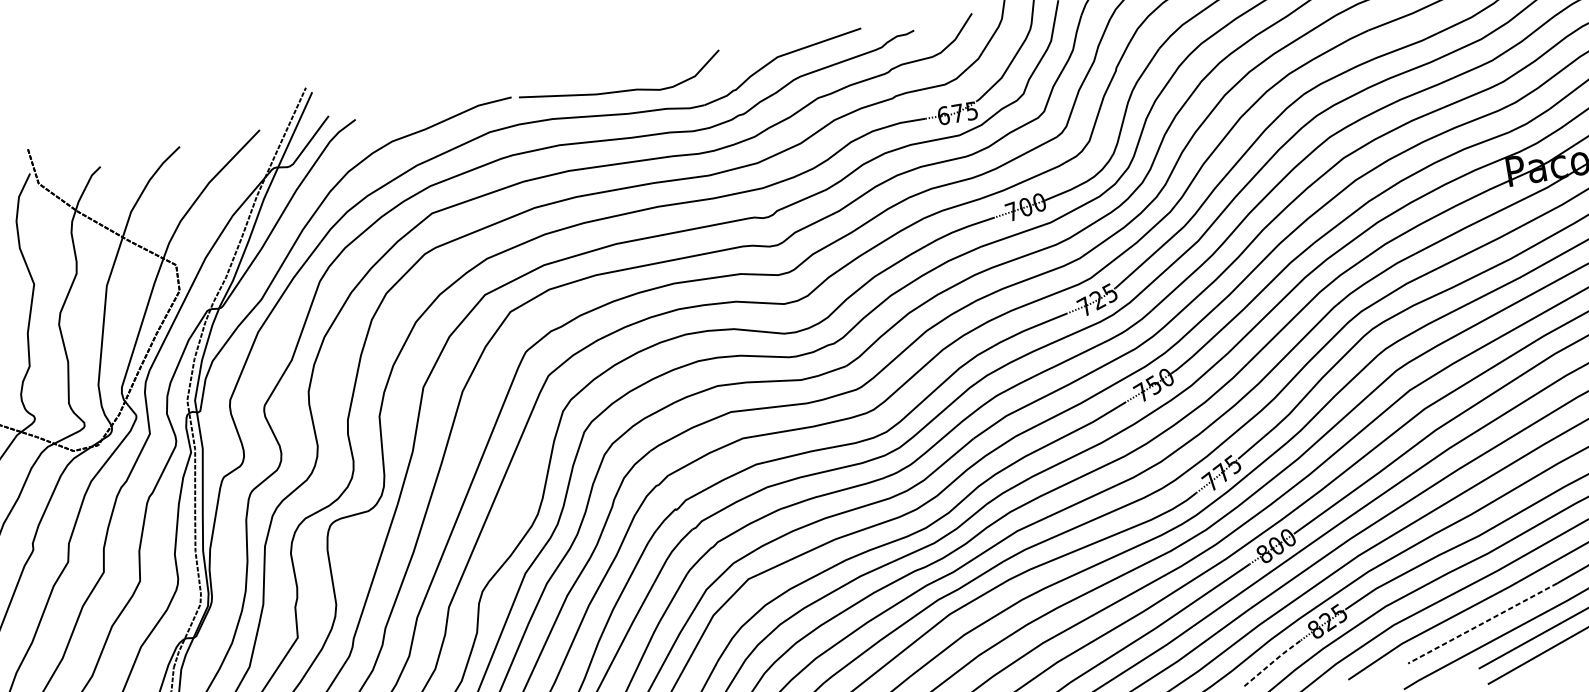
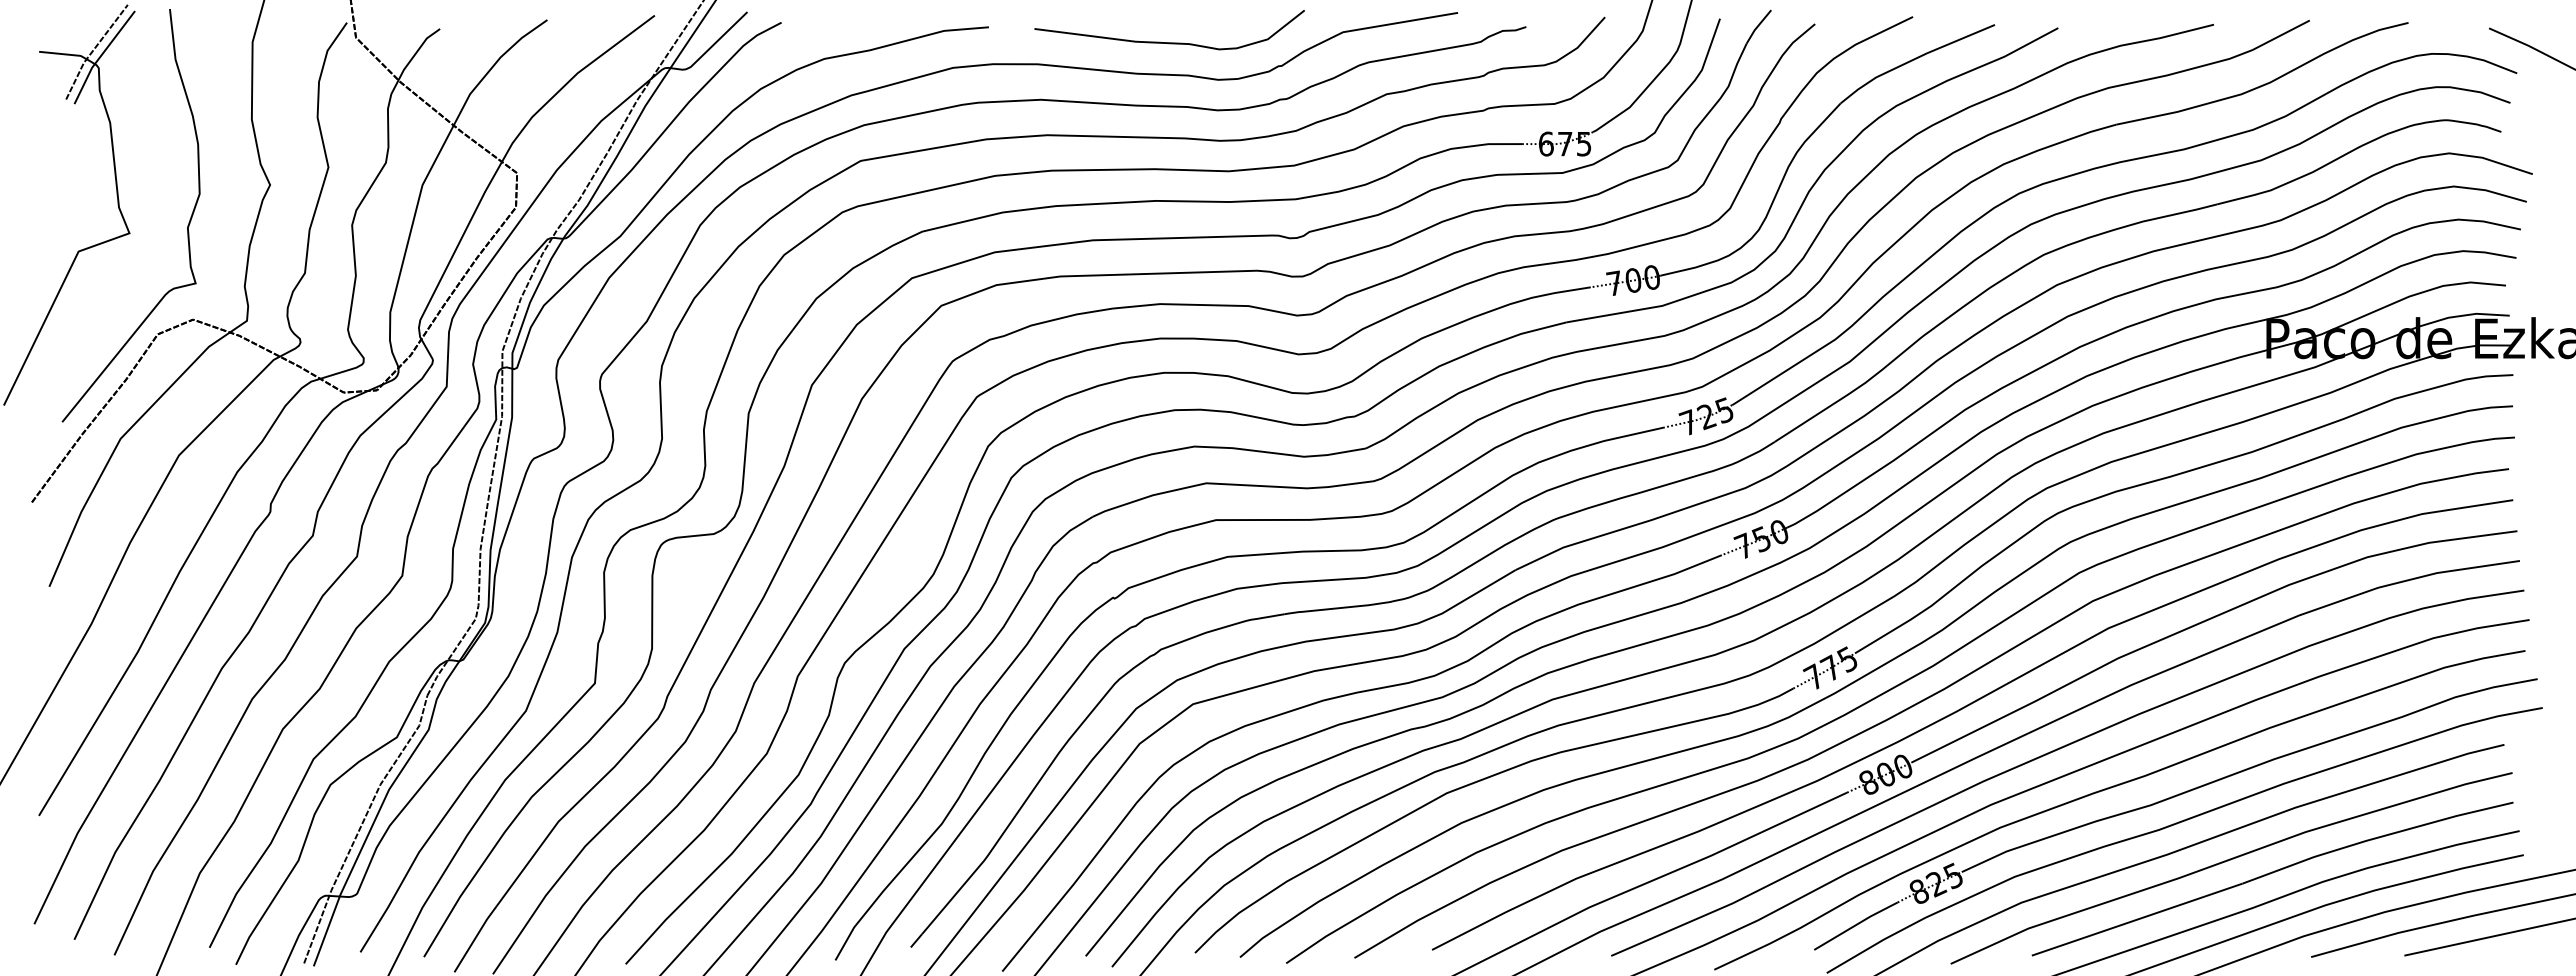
curve: (621, 90) -> (1169, 42), moved
line: (1482, 623) -> (2136, 919), dashed -> solid
line: (1273, 662) -> (1856, 925), dashed -> solid

